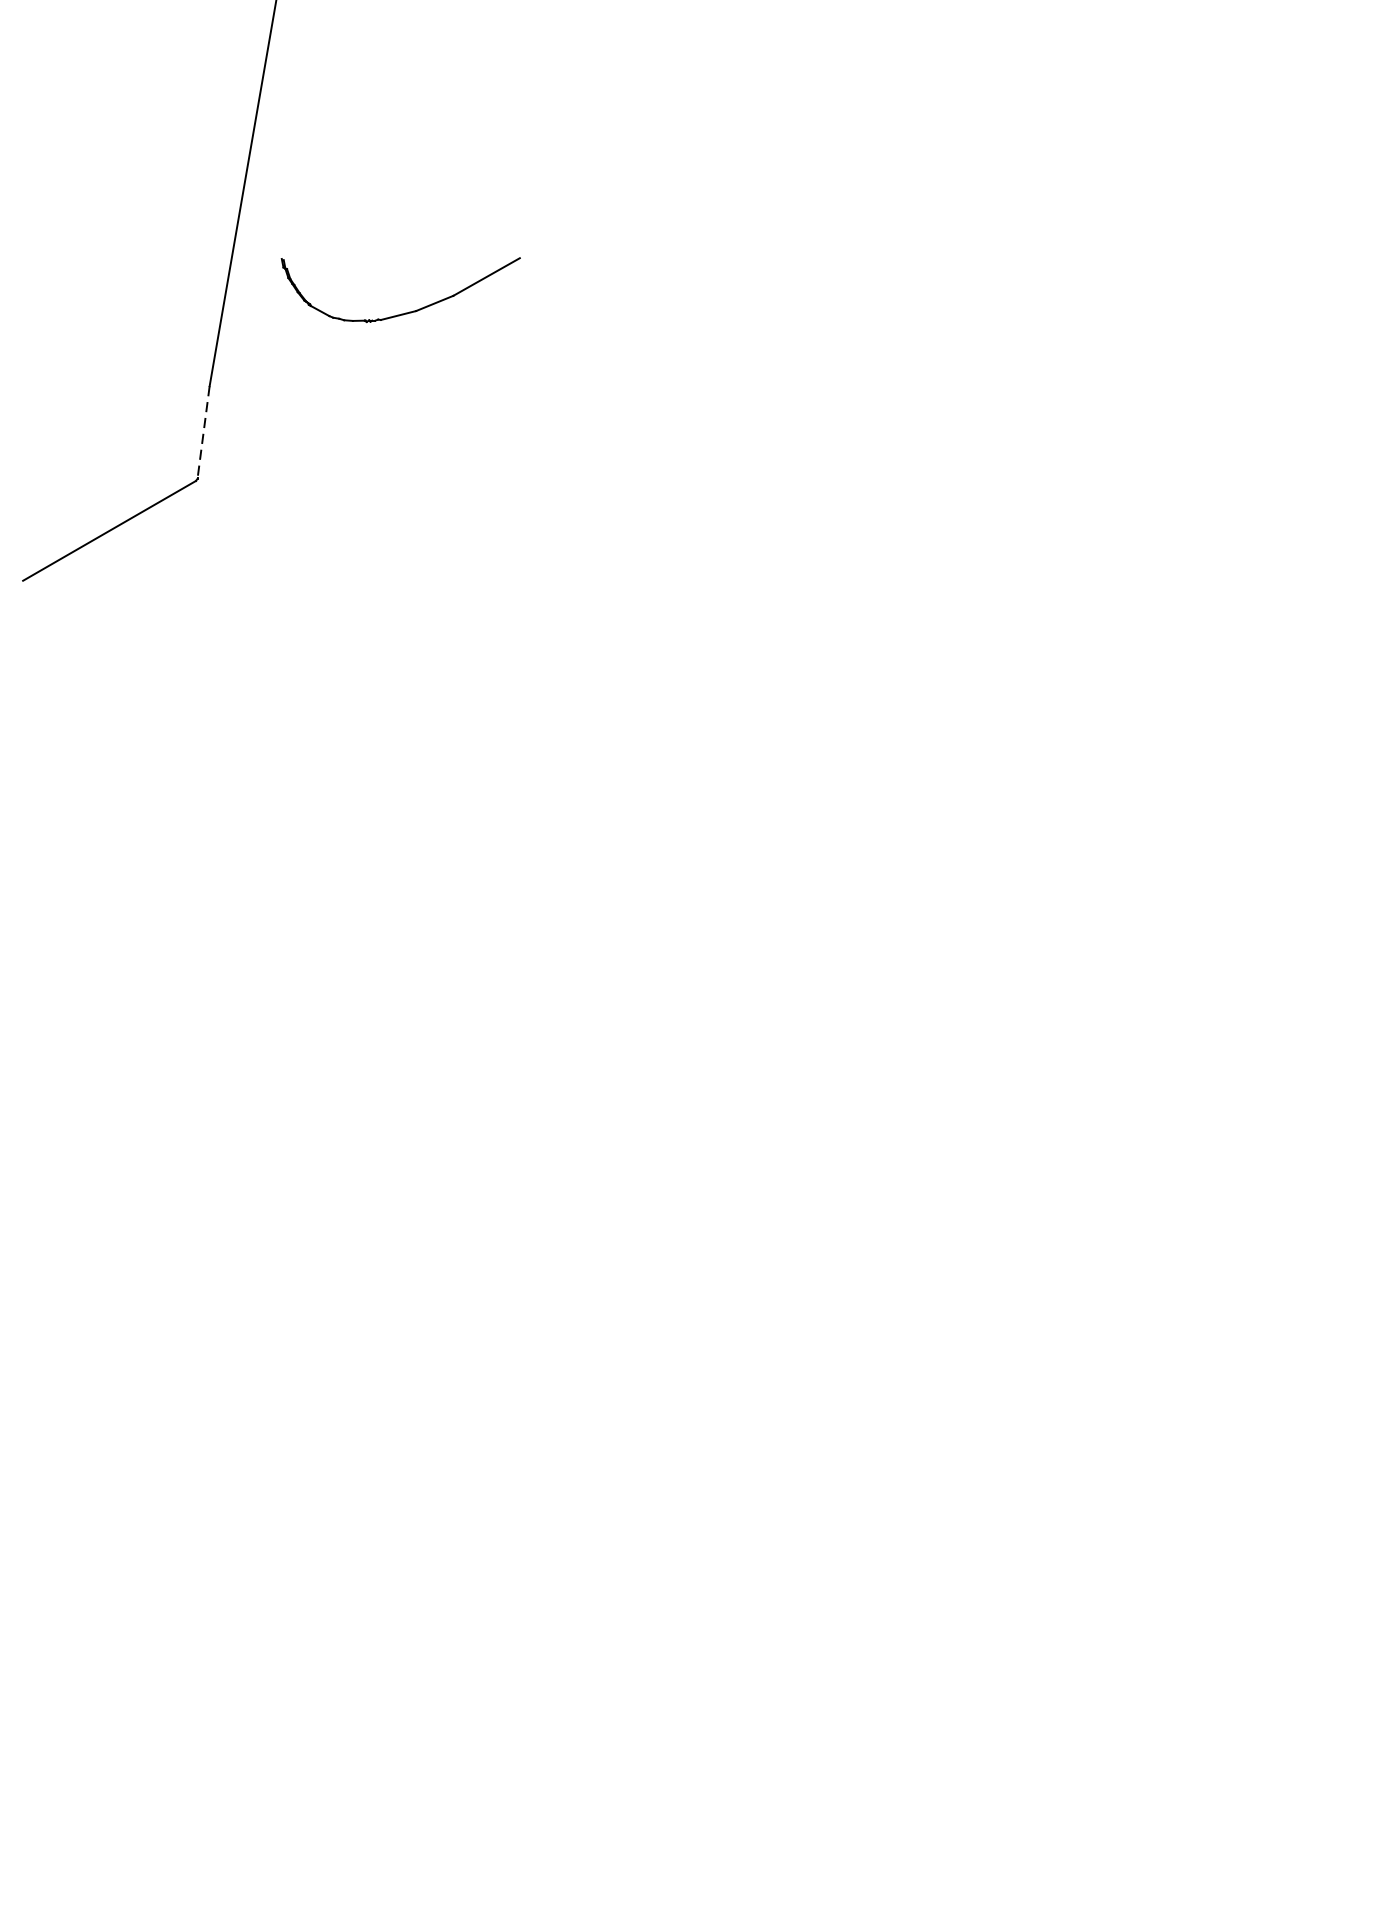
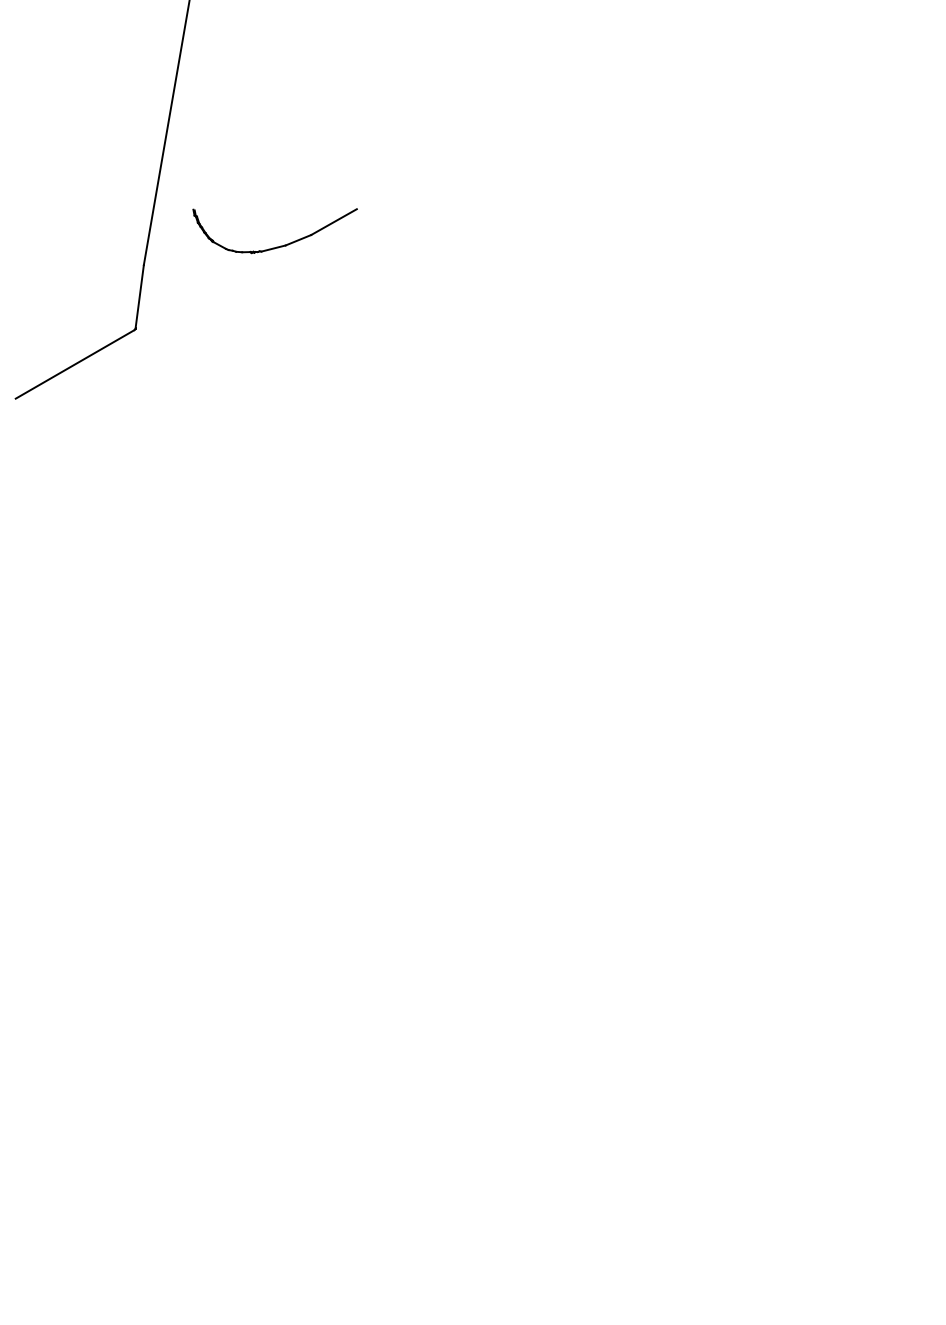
part: (402, 312) -> (276, 246), moved
line: (203, 431) -> (139, 296), dashed -> solid

